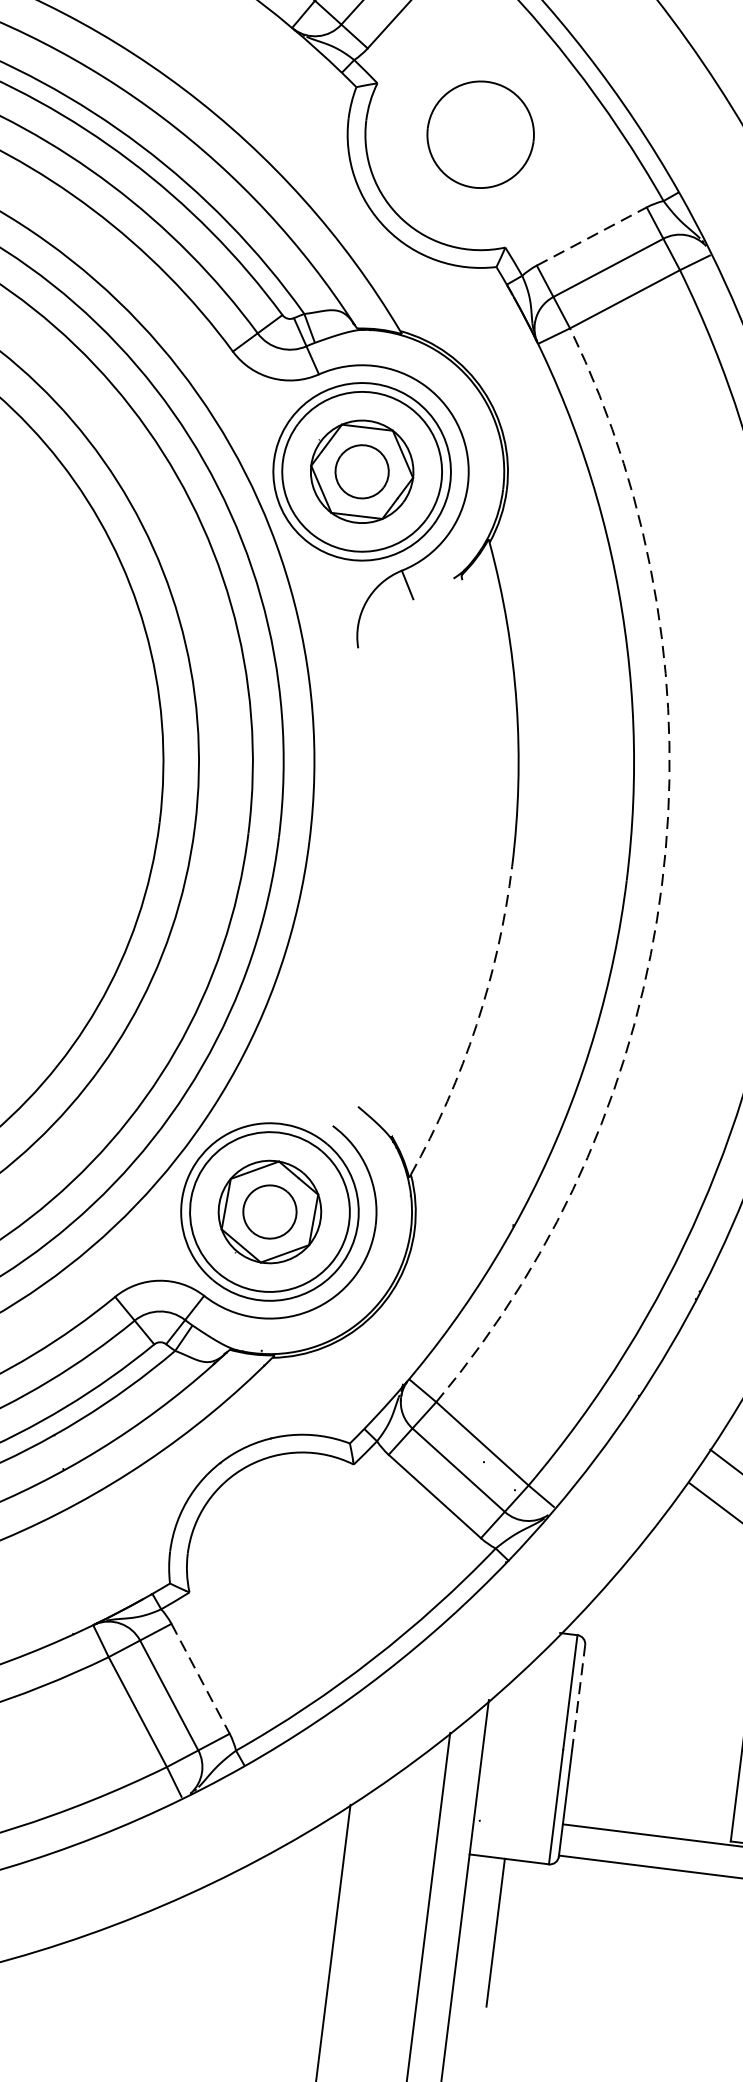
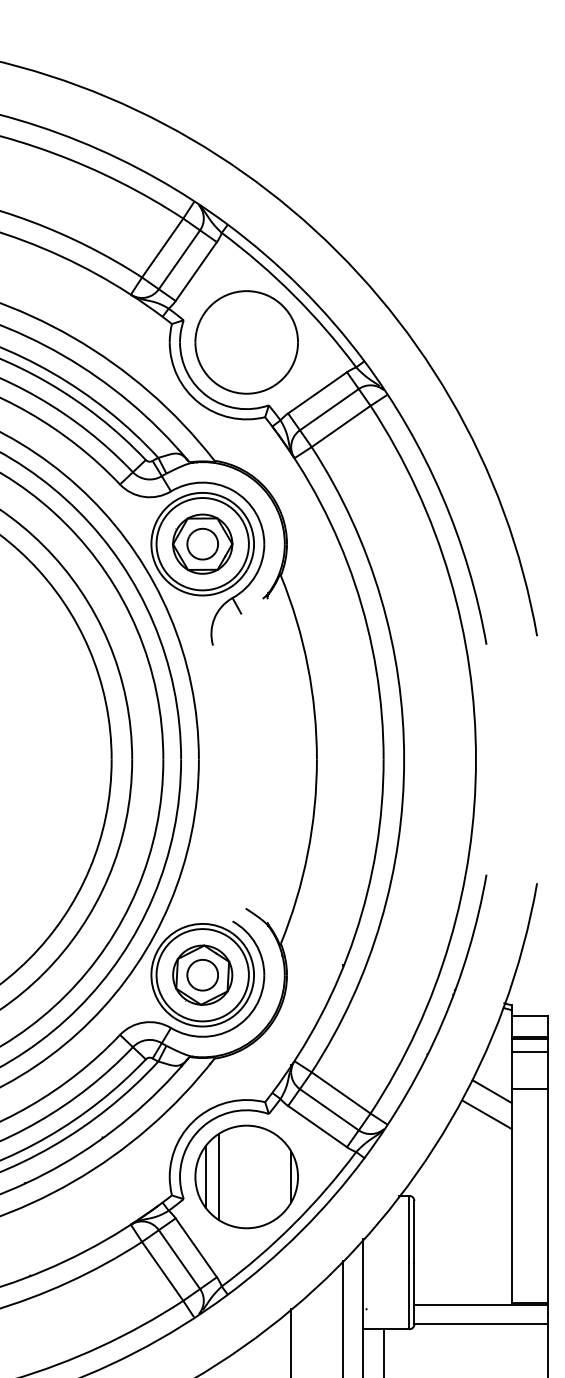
part: (480, 134) -> (246, 342), size x1.67
line: (591, 235) -> (317, 392), dashed -> solid
arc: (662, 884) -> (404, 759), dashed -> solid
arc: (475, 1025) -> (307, 853), dashed -> solid
part: (302, 1567) -> (246, 1176), added
line: (201, 1678) -> (196, 1247), dashed -> solid
line: (578, 1697) -> (414, 1231), dashed -> solid

